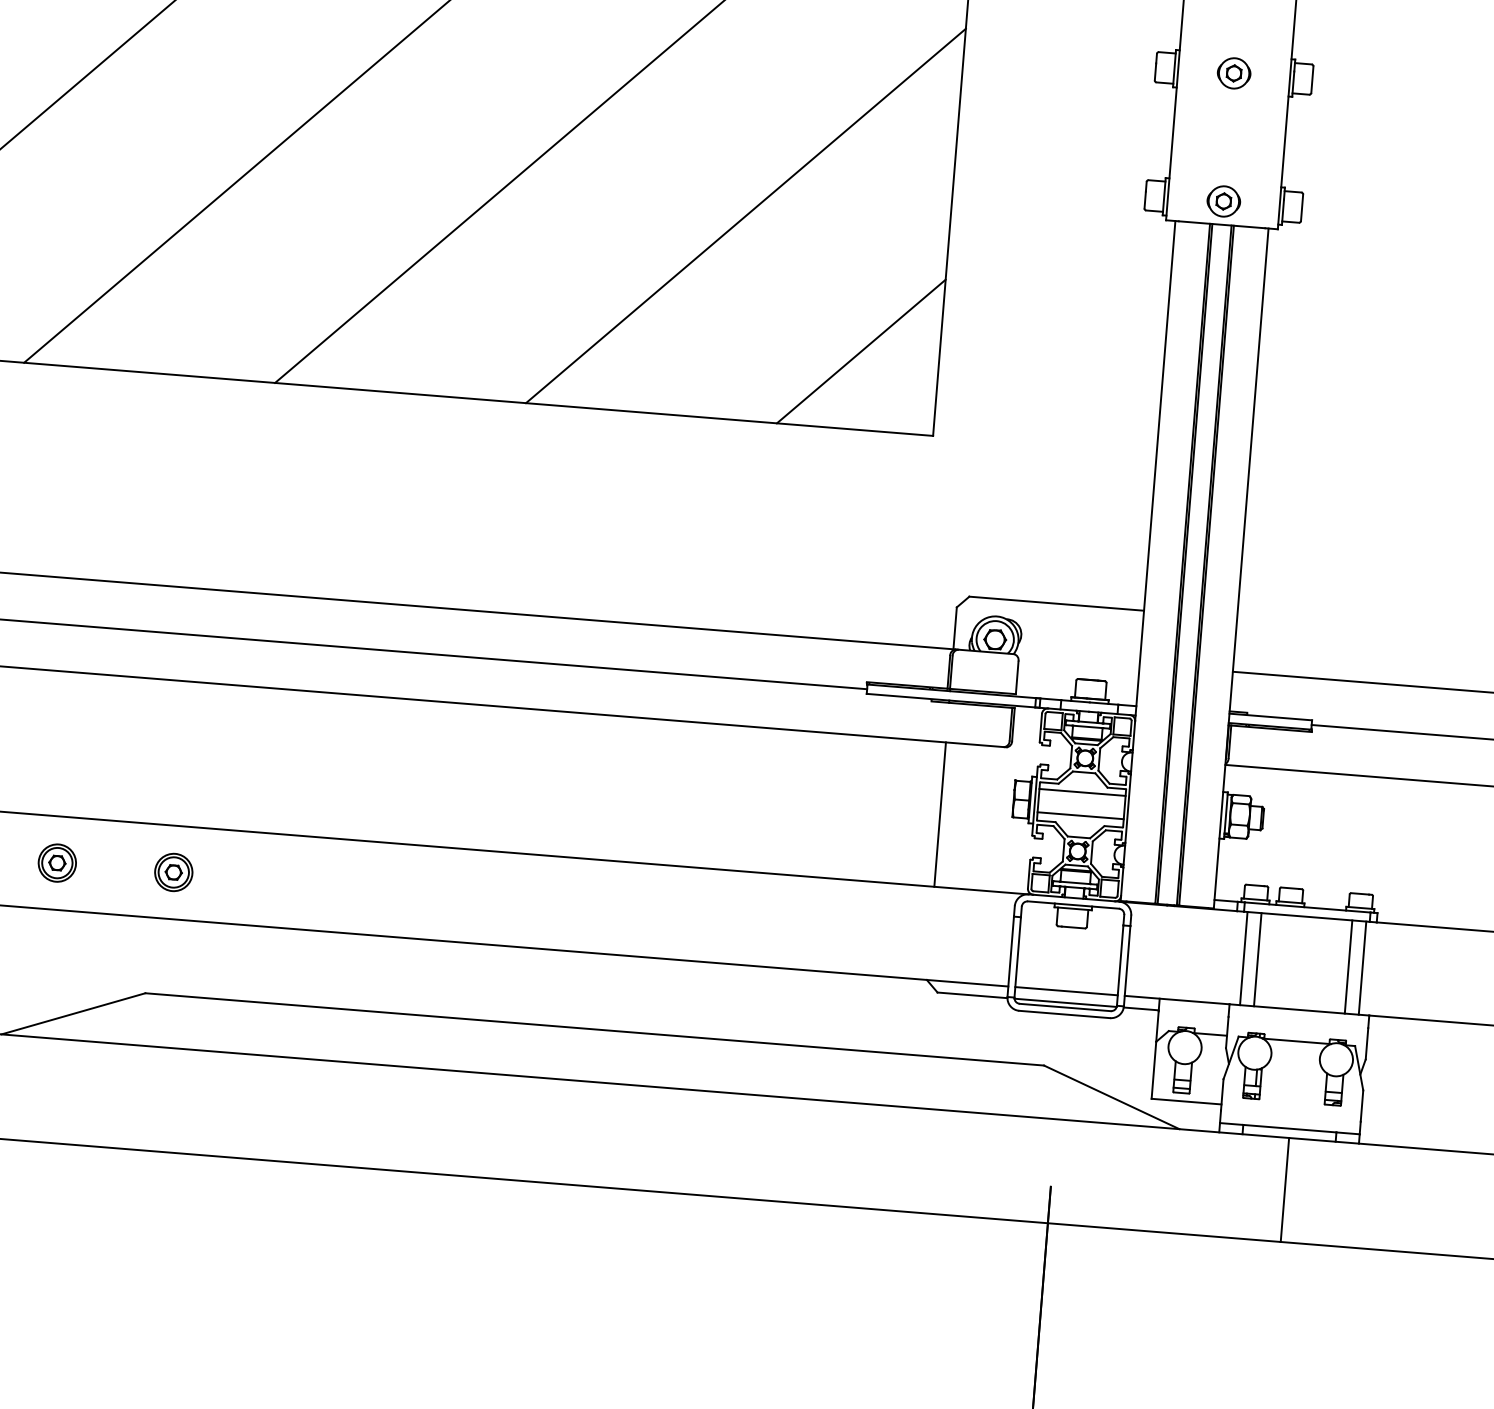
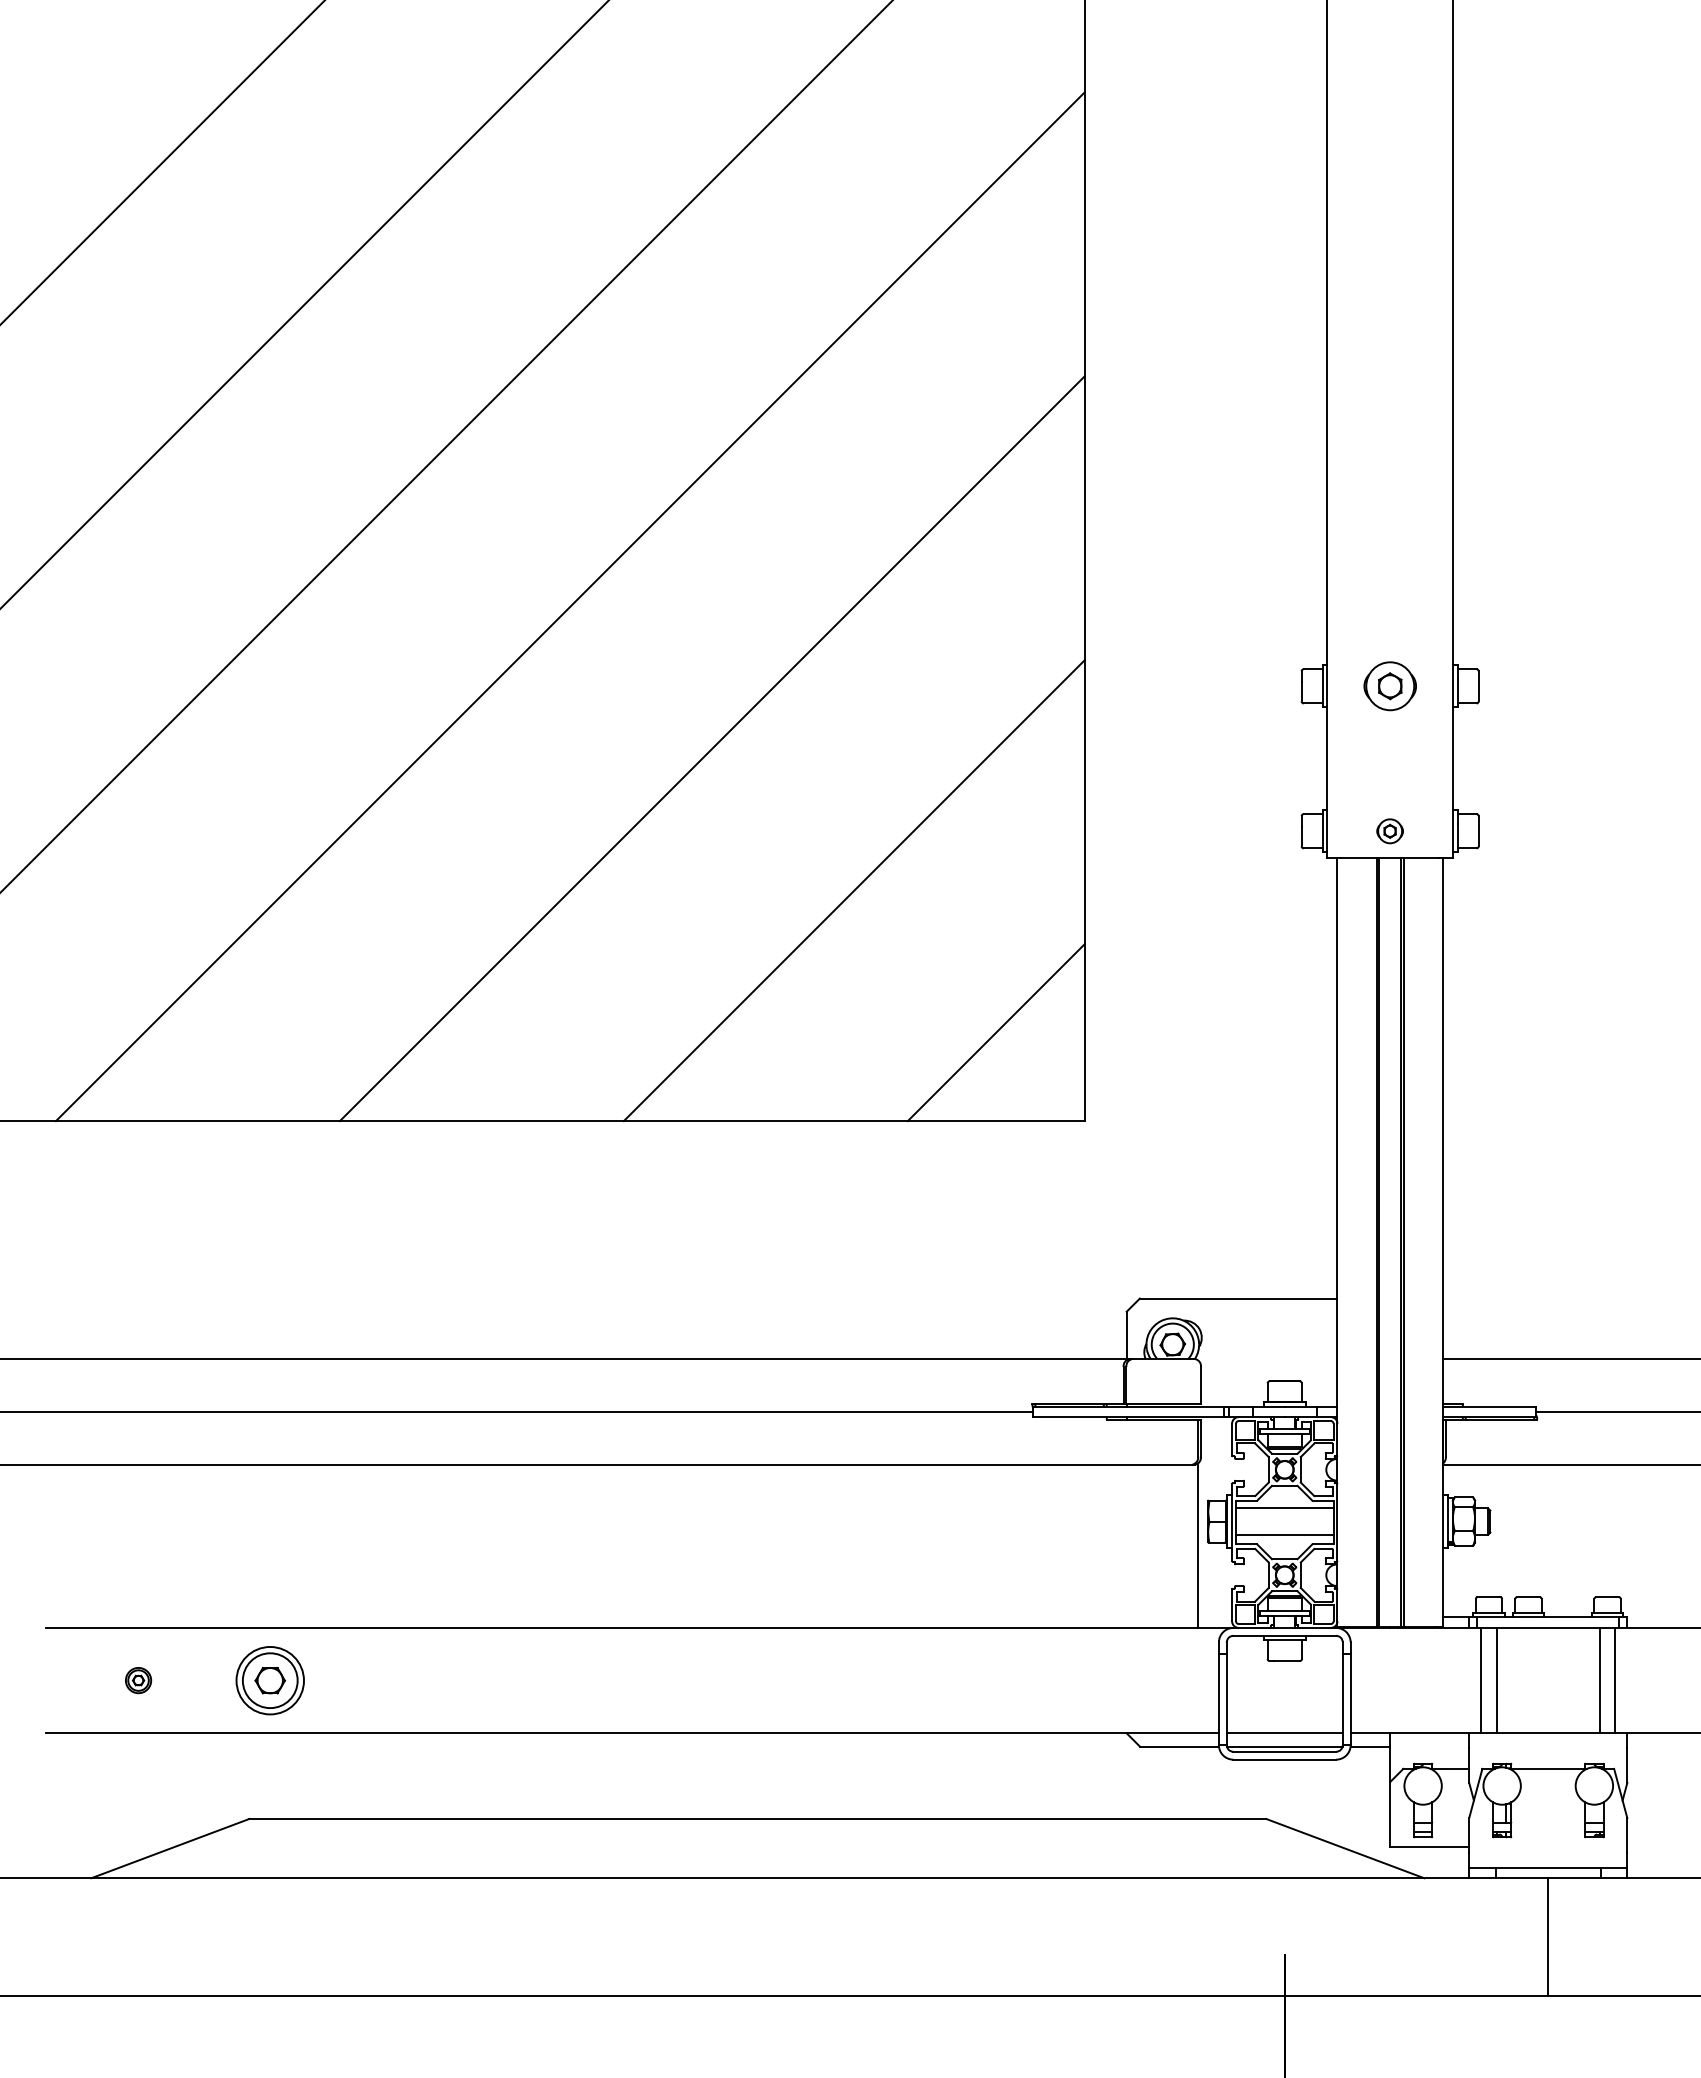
part: (1233, 73) -> (1389, 686), size x1.4
part: (1223, 201) -> (1389, 831), size x0.7
line: (940, 813) -> (1197, 1545), moved
part: (57, 863) -> (138, 1680), size x0.6
part: (173, 872) -> (270, 1680), size x1.6

